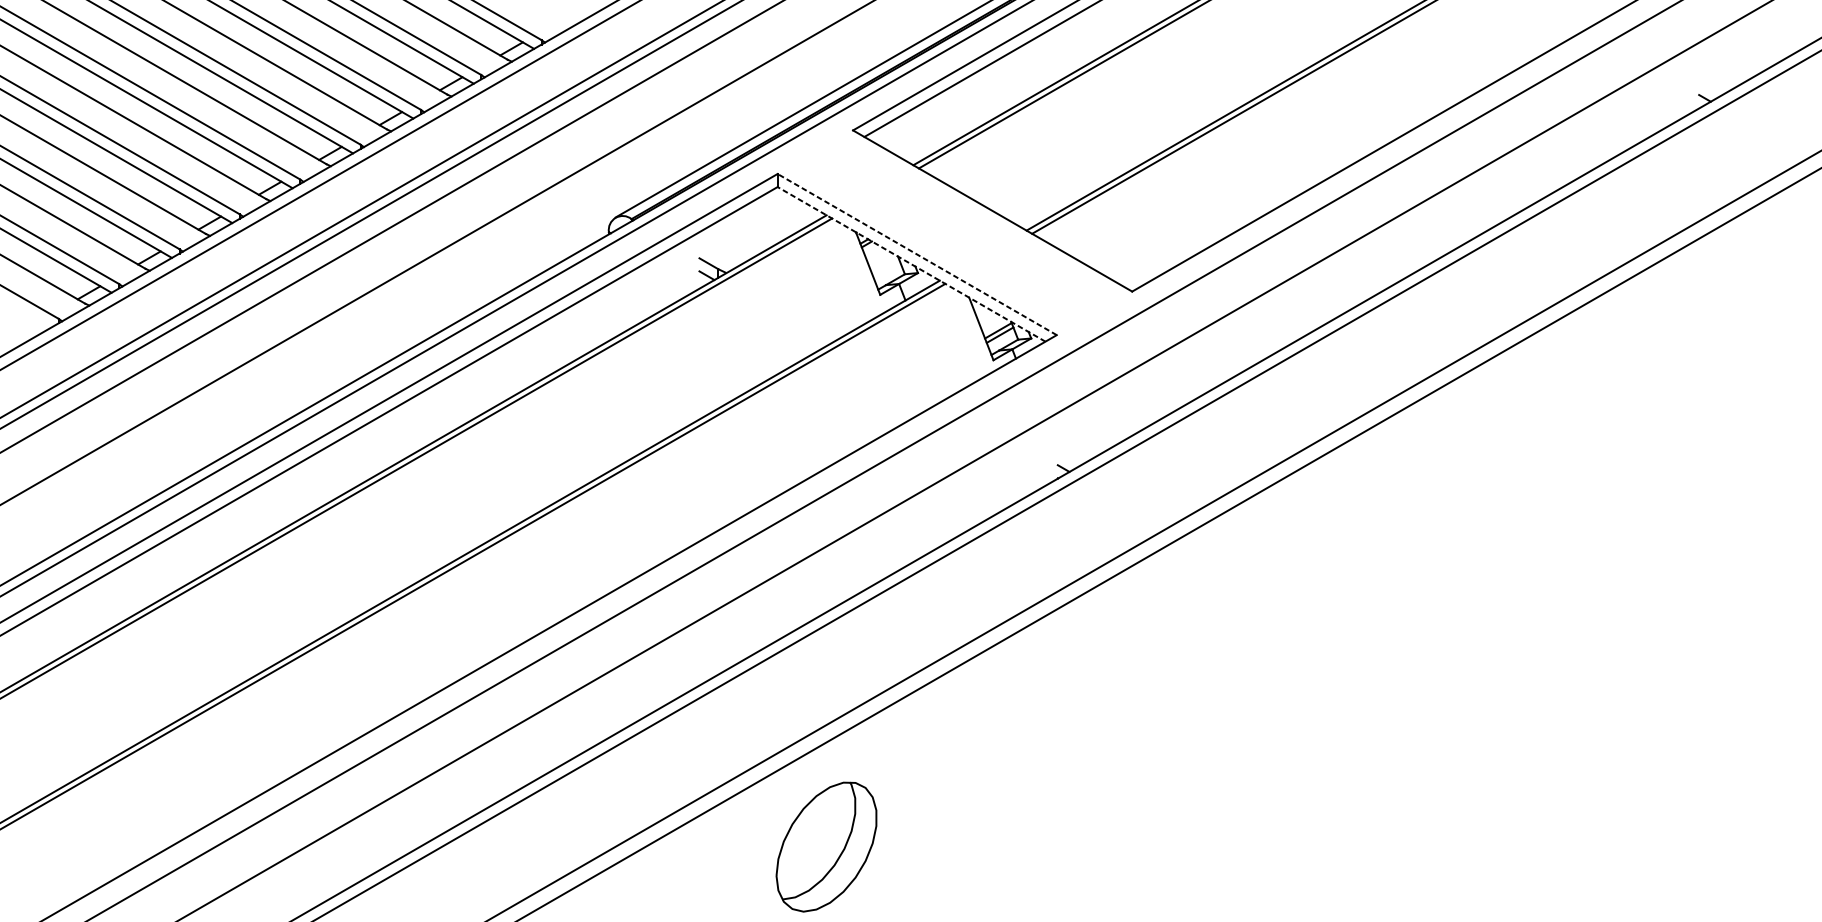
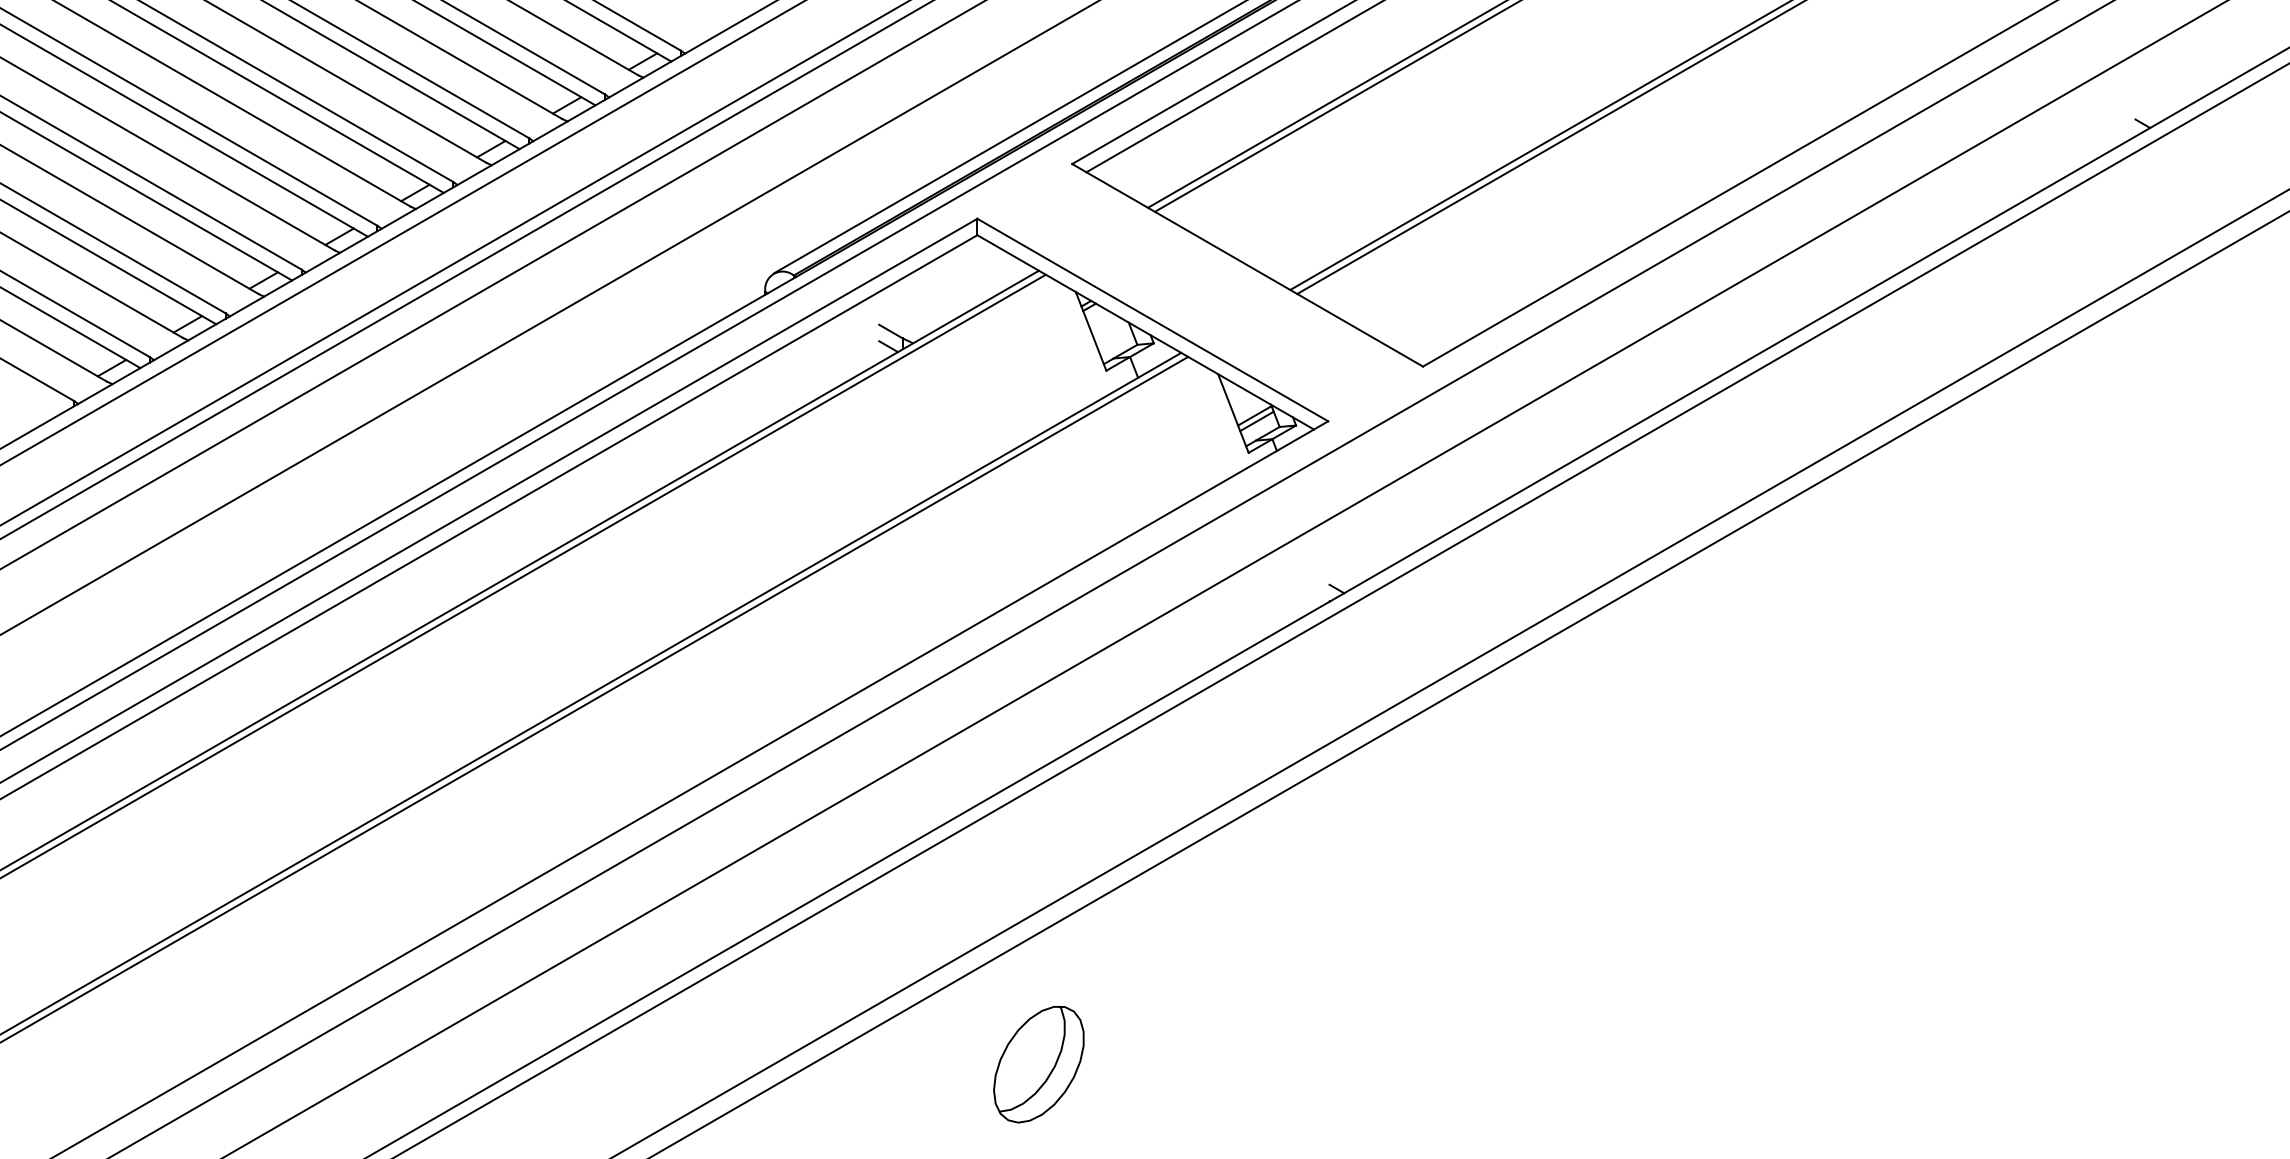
line: (916, 254) -> (1152, 320), dashed -> solid
line: (911, 264) -> (1145, 332), dashed -> solid
part: (826, 846) -> (1038, 1064), size x0.71

